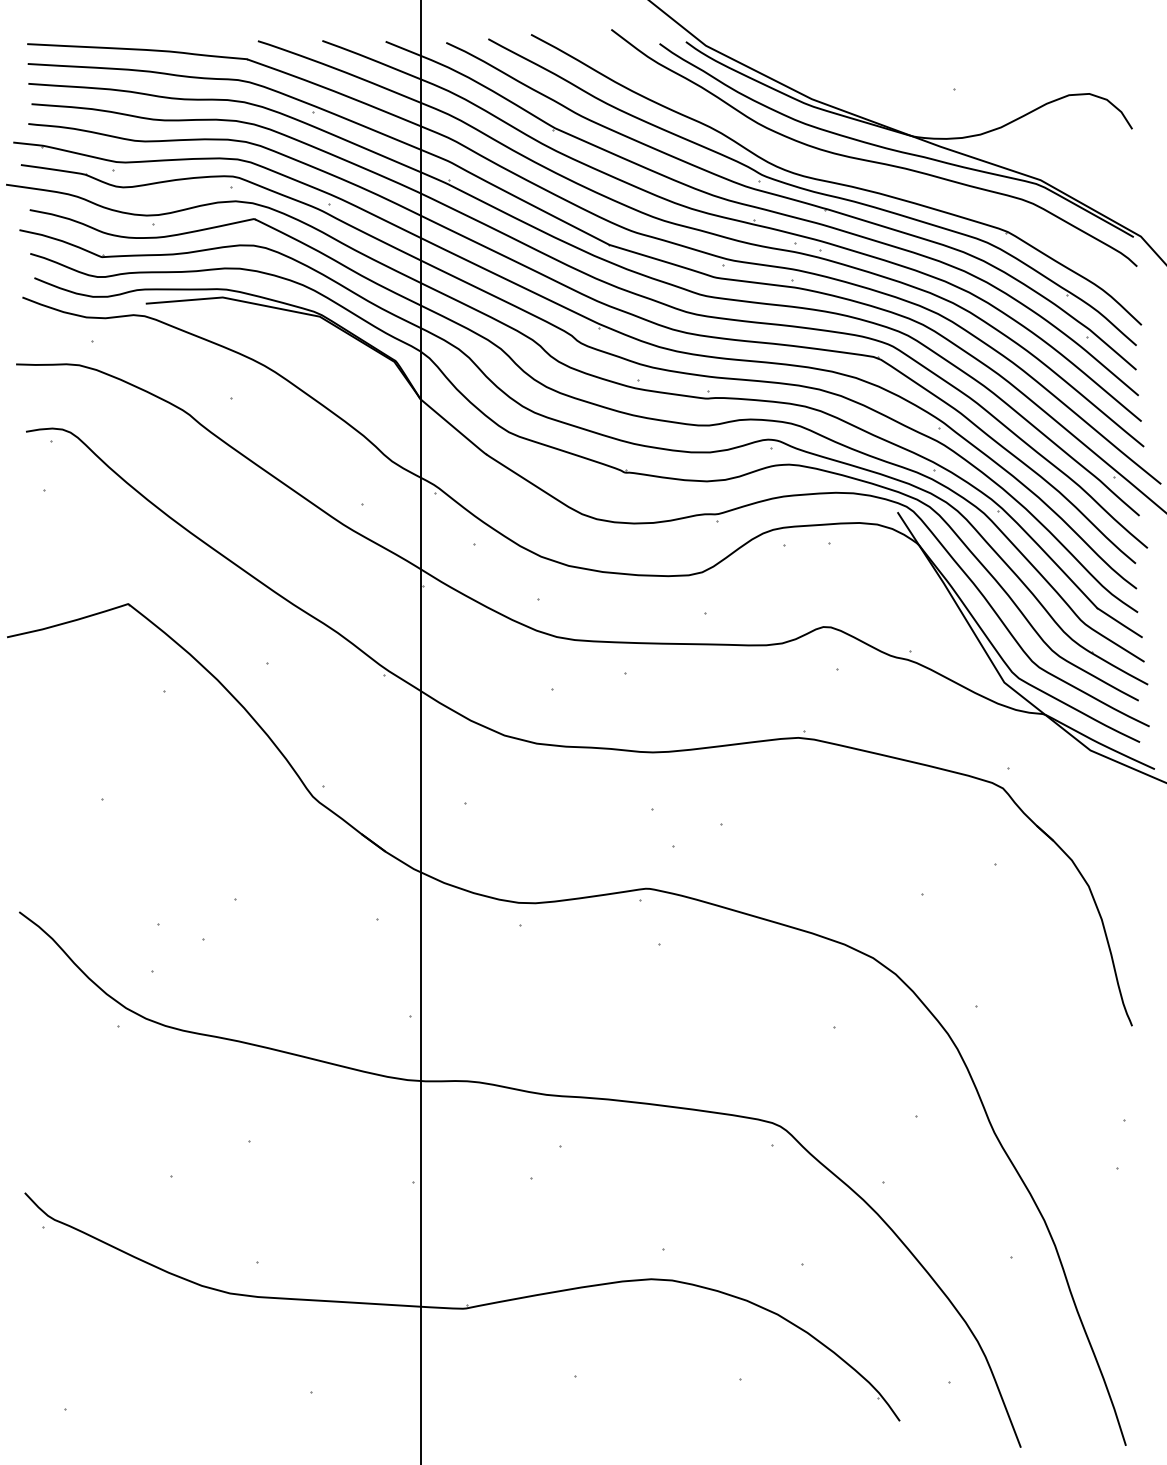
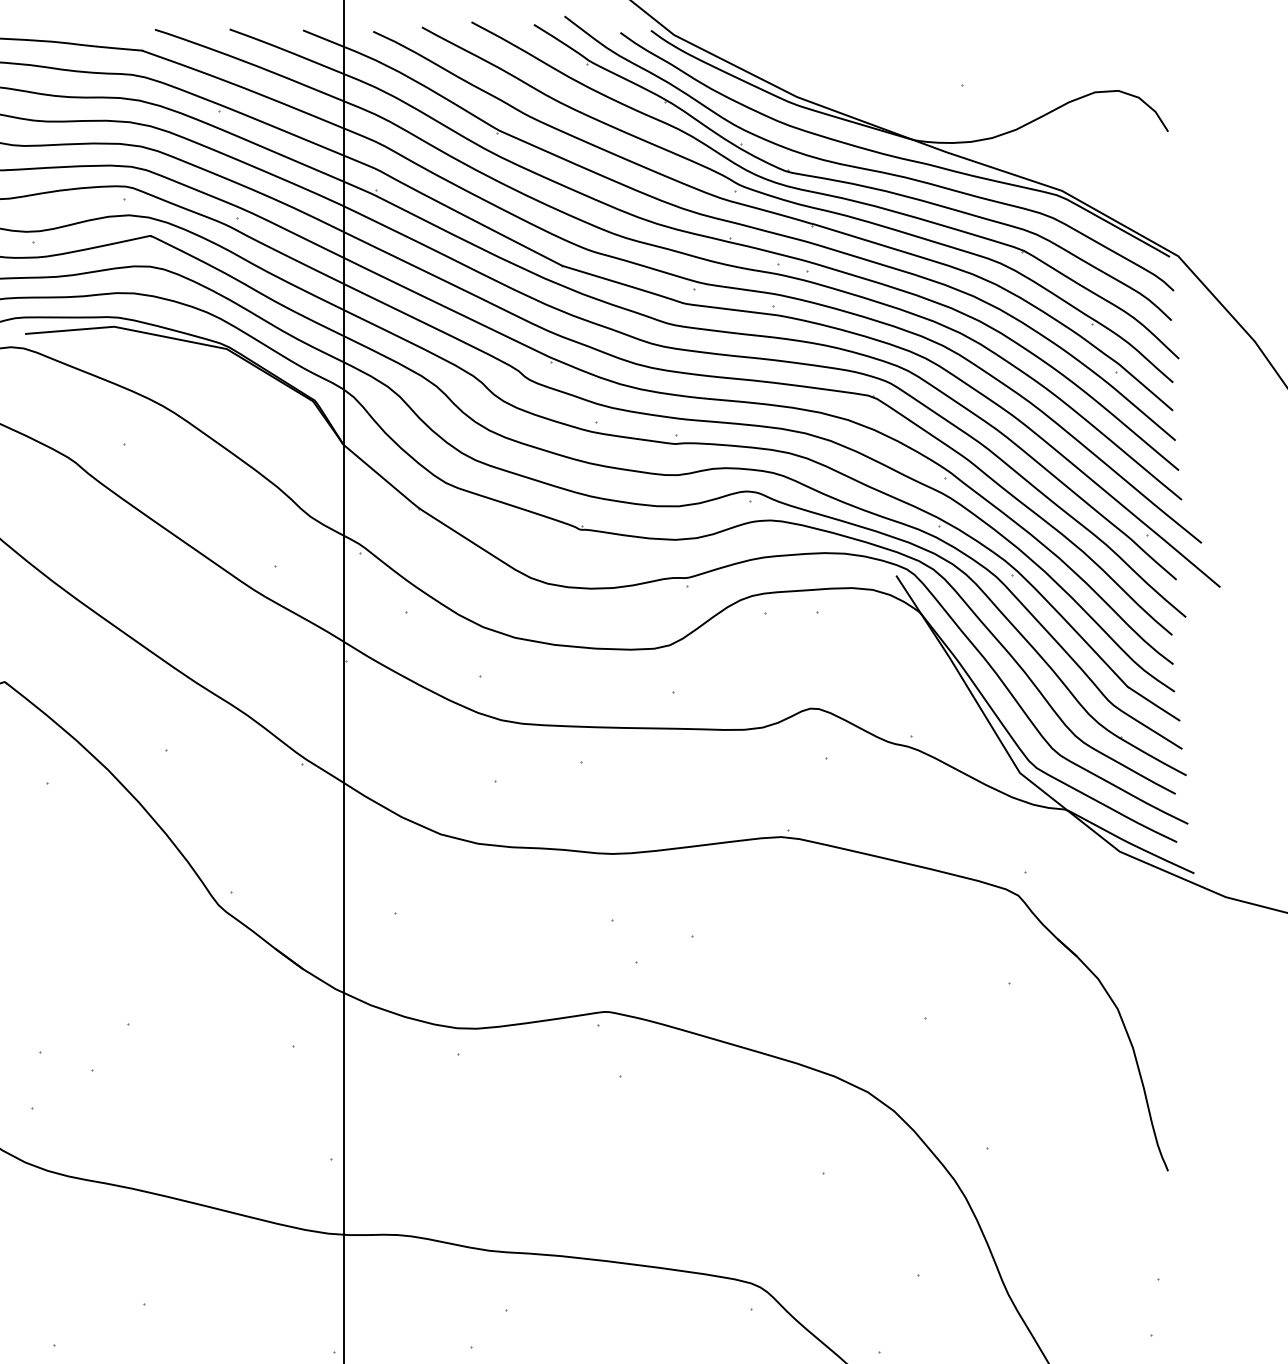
part: (858, 172) -> (850, 181), added

